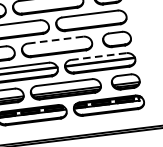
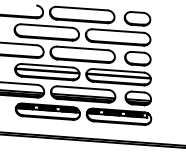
line: (55, 40) -> (82, 48), dashed -> solid
line: (98, 56) -> (118, 70), dashed -> solid

